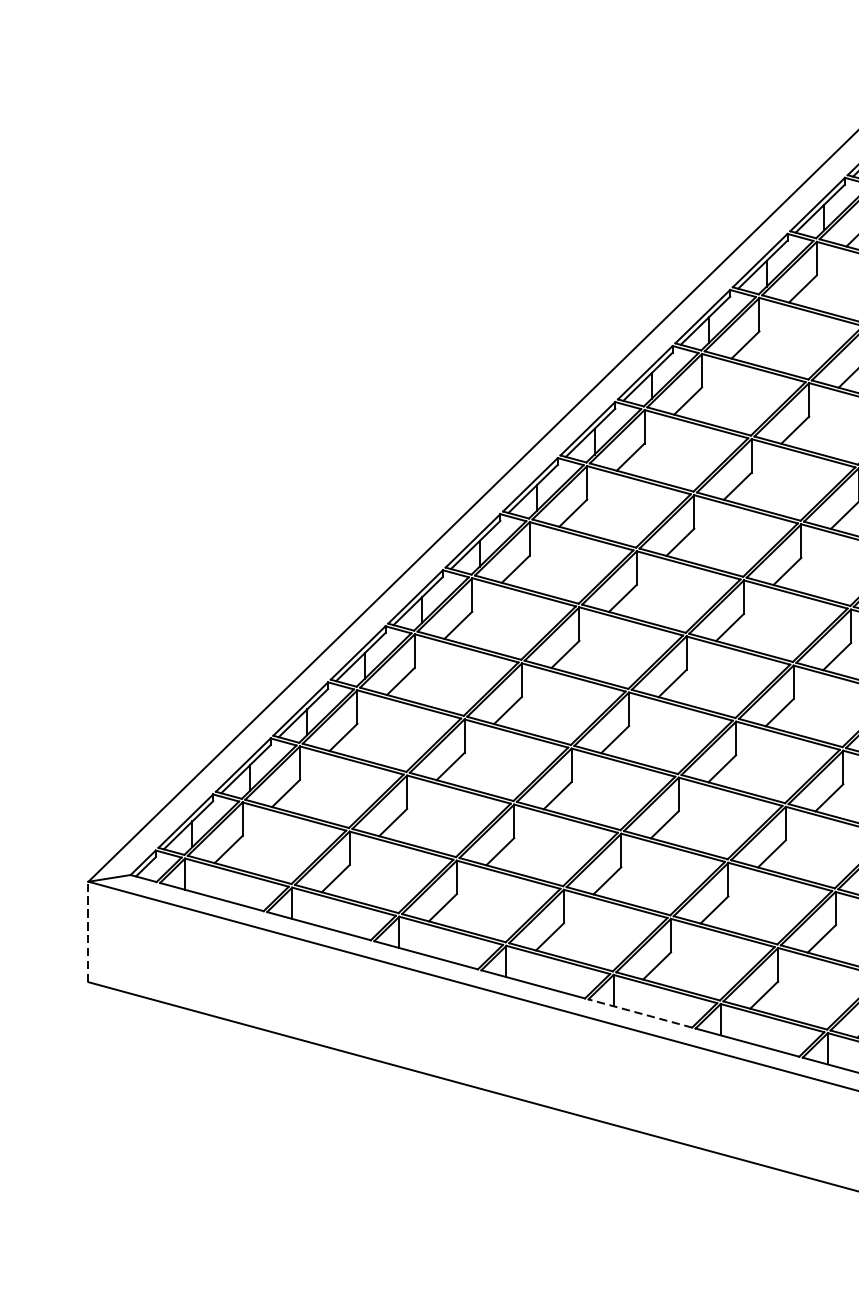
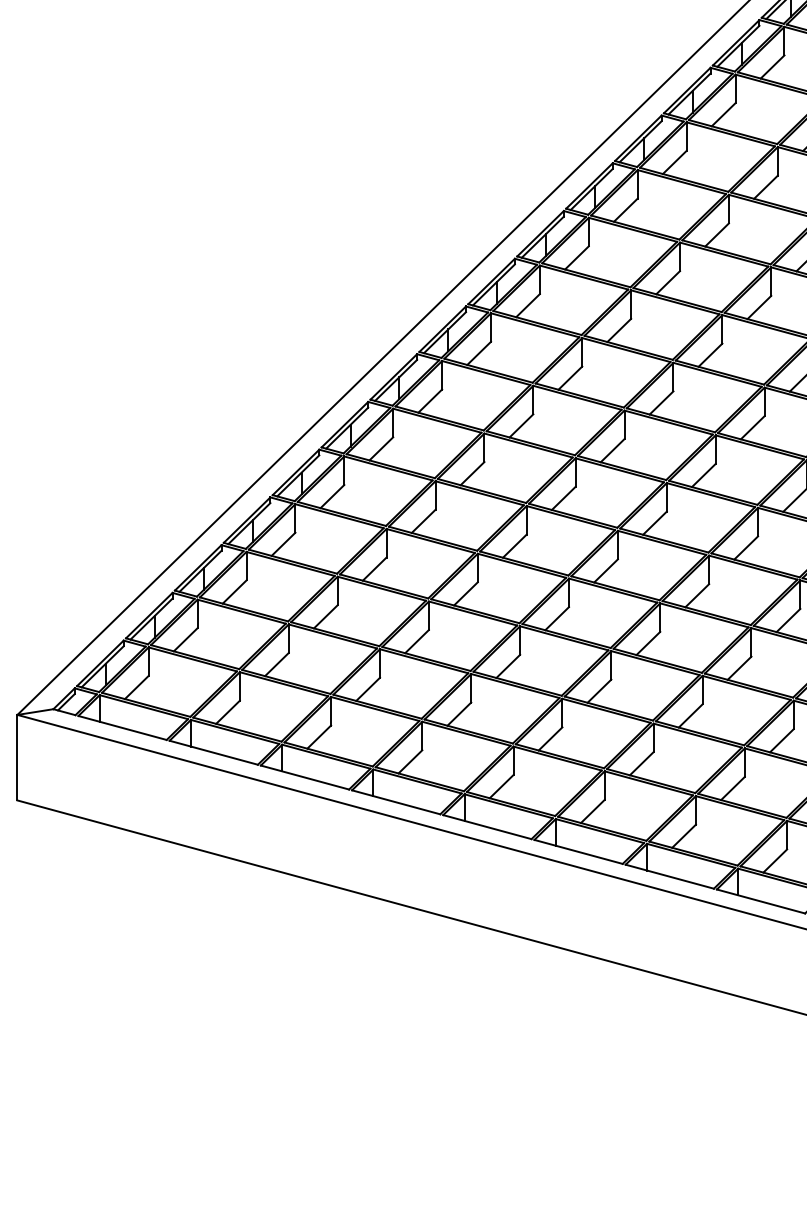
line: (88, 931) -> (17, 757), dashed -> solid
line: (640, 1013) -> (487, 827), dashed -> solid

